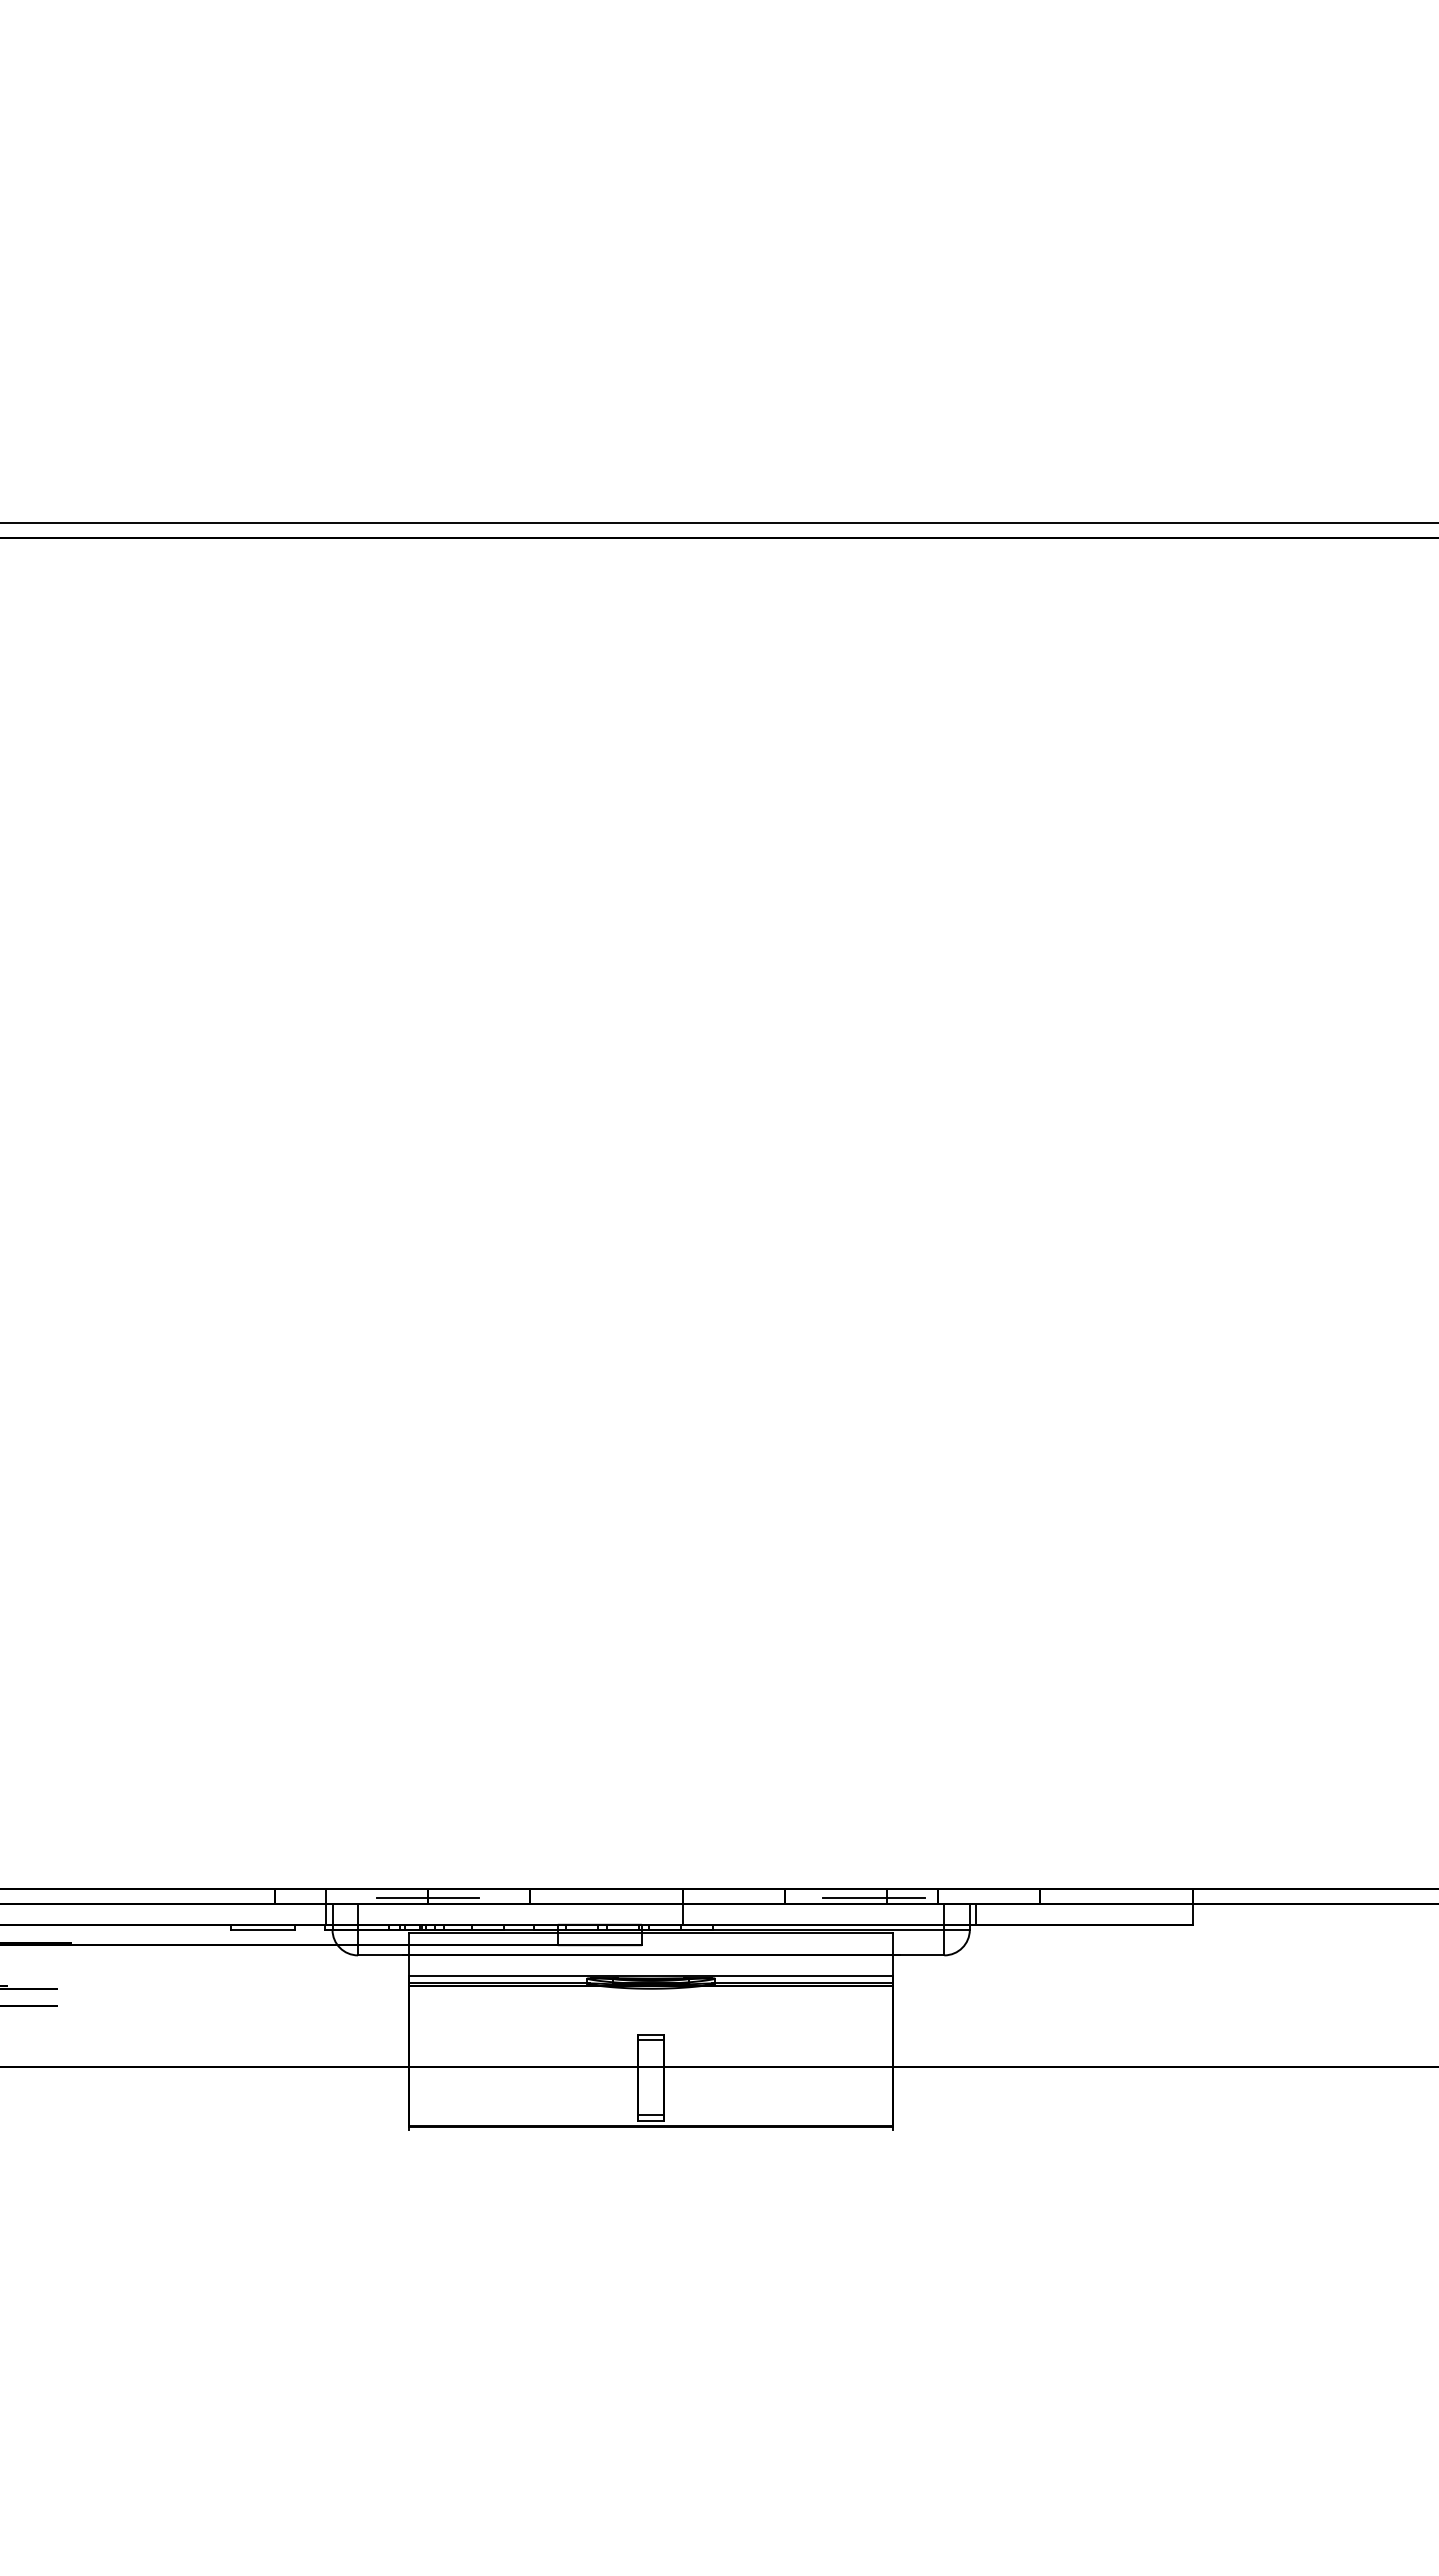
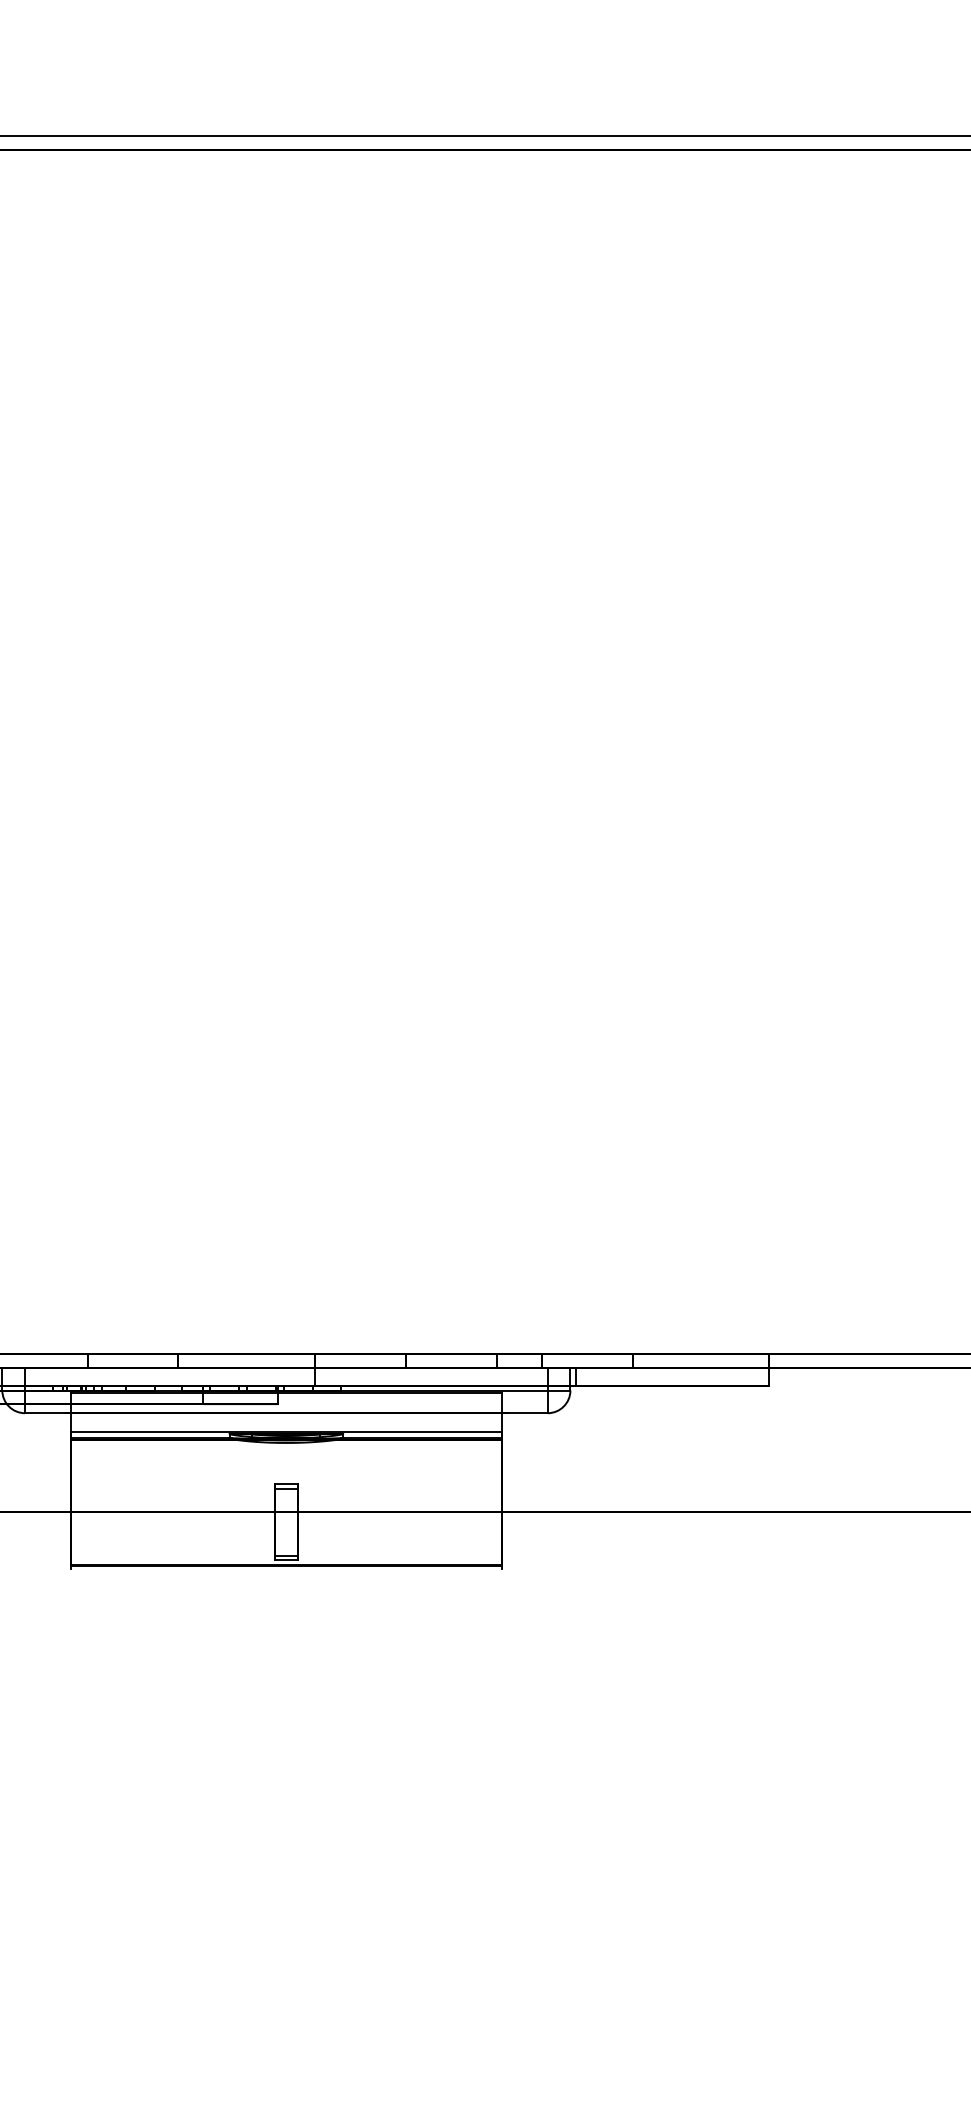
line: (428, 1898) -> (87, 1362), removed
line: (874, 1898) -> (485, 1362), removed

